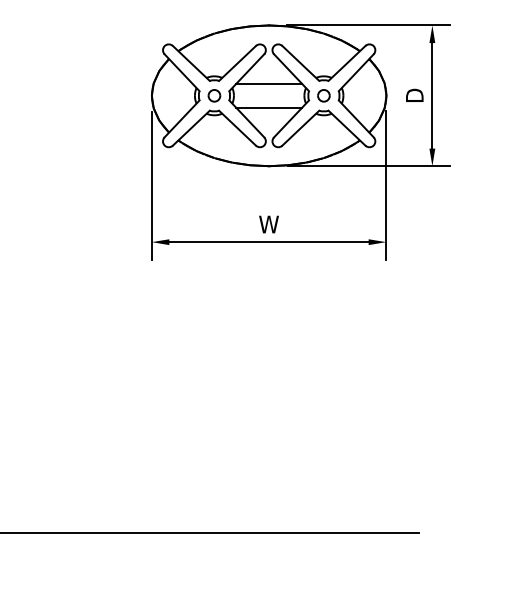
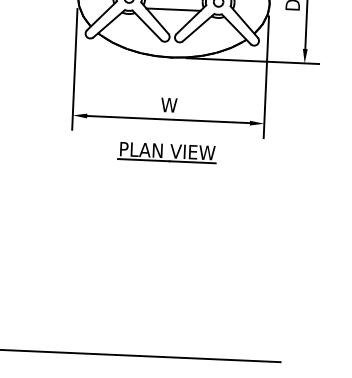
part: (268, 282) -> (166, 152), added

